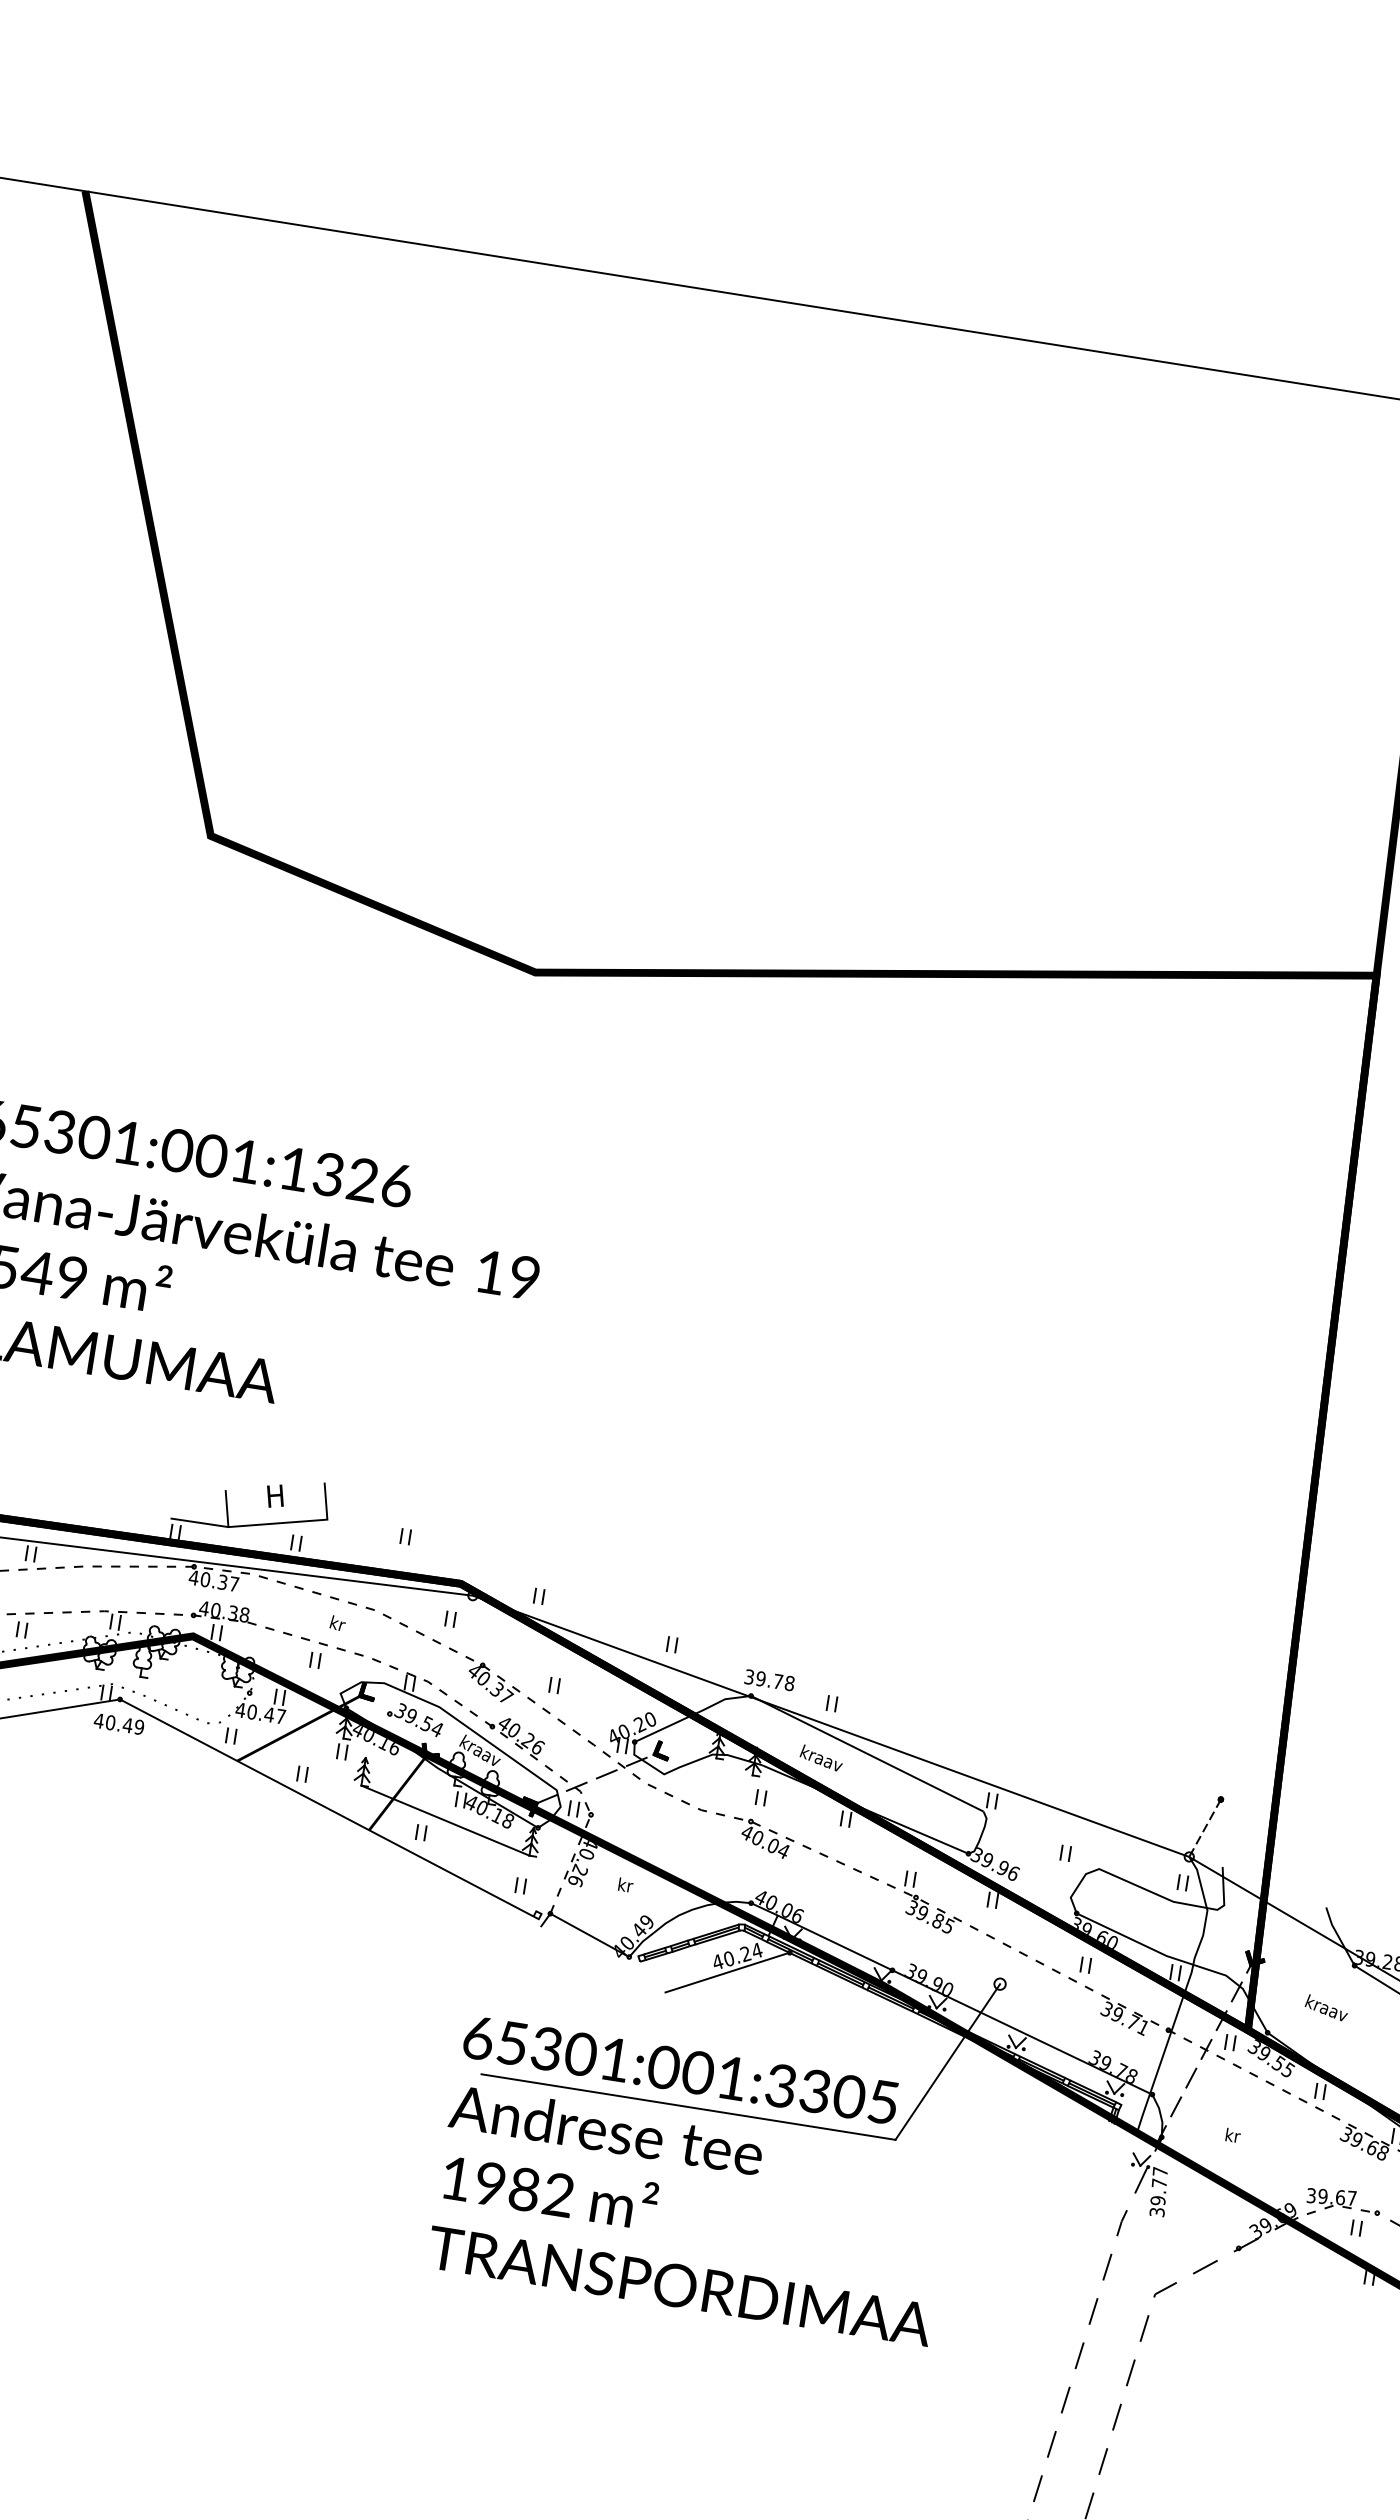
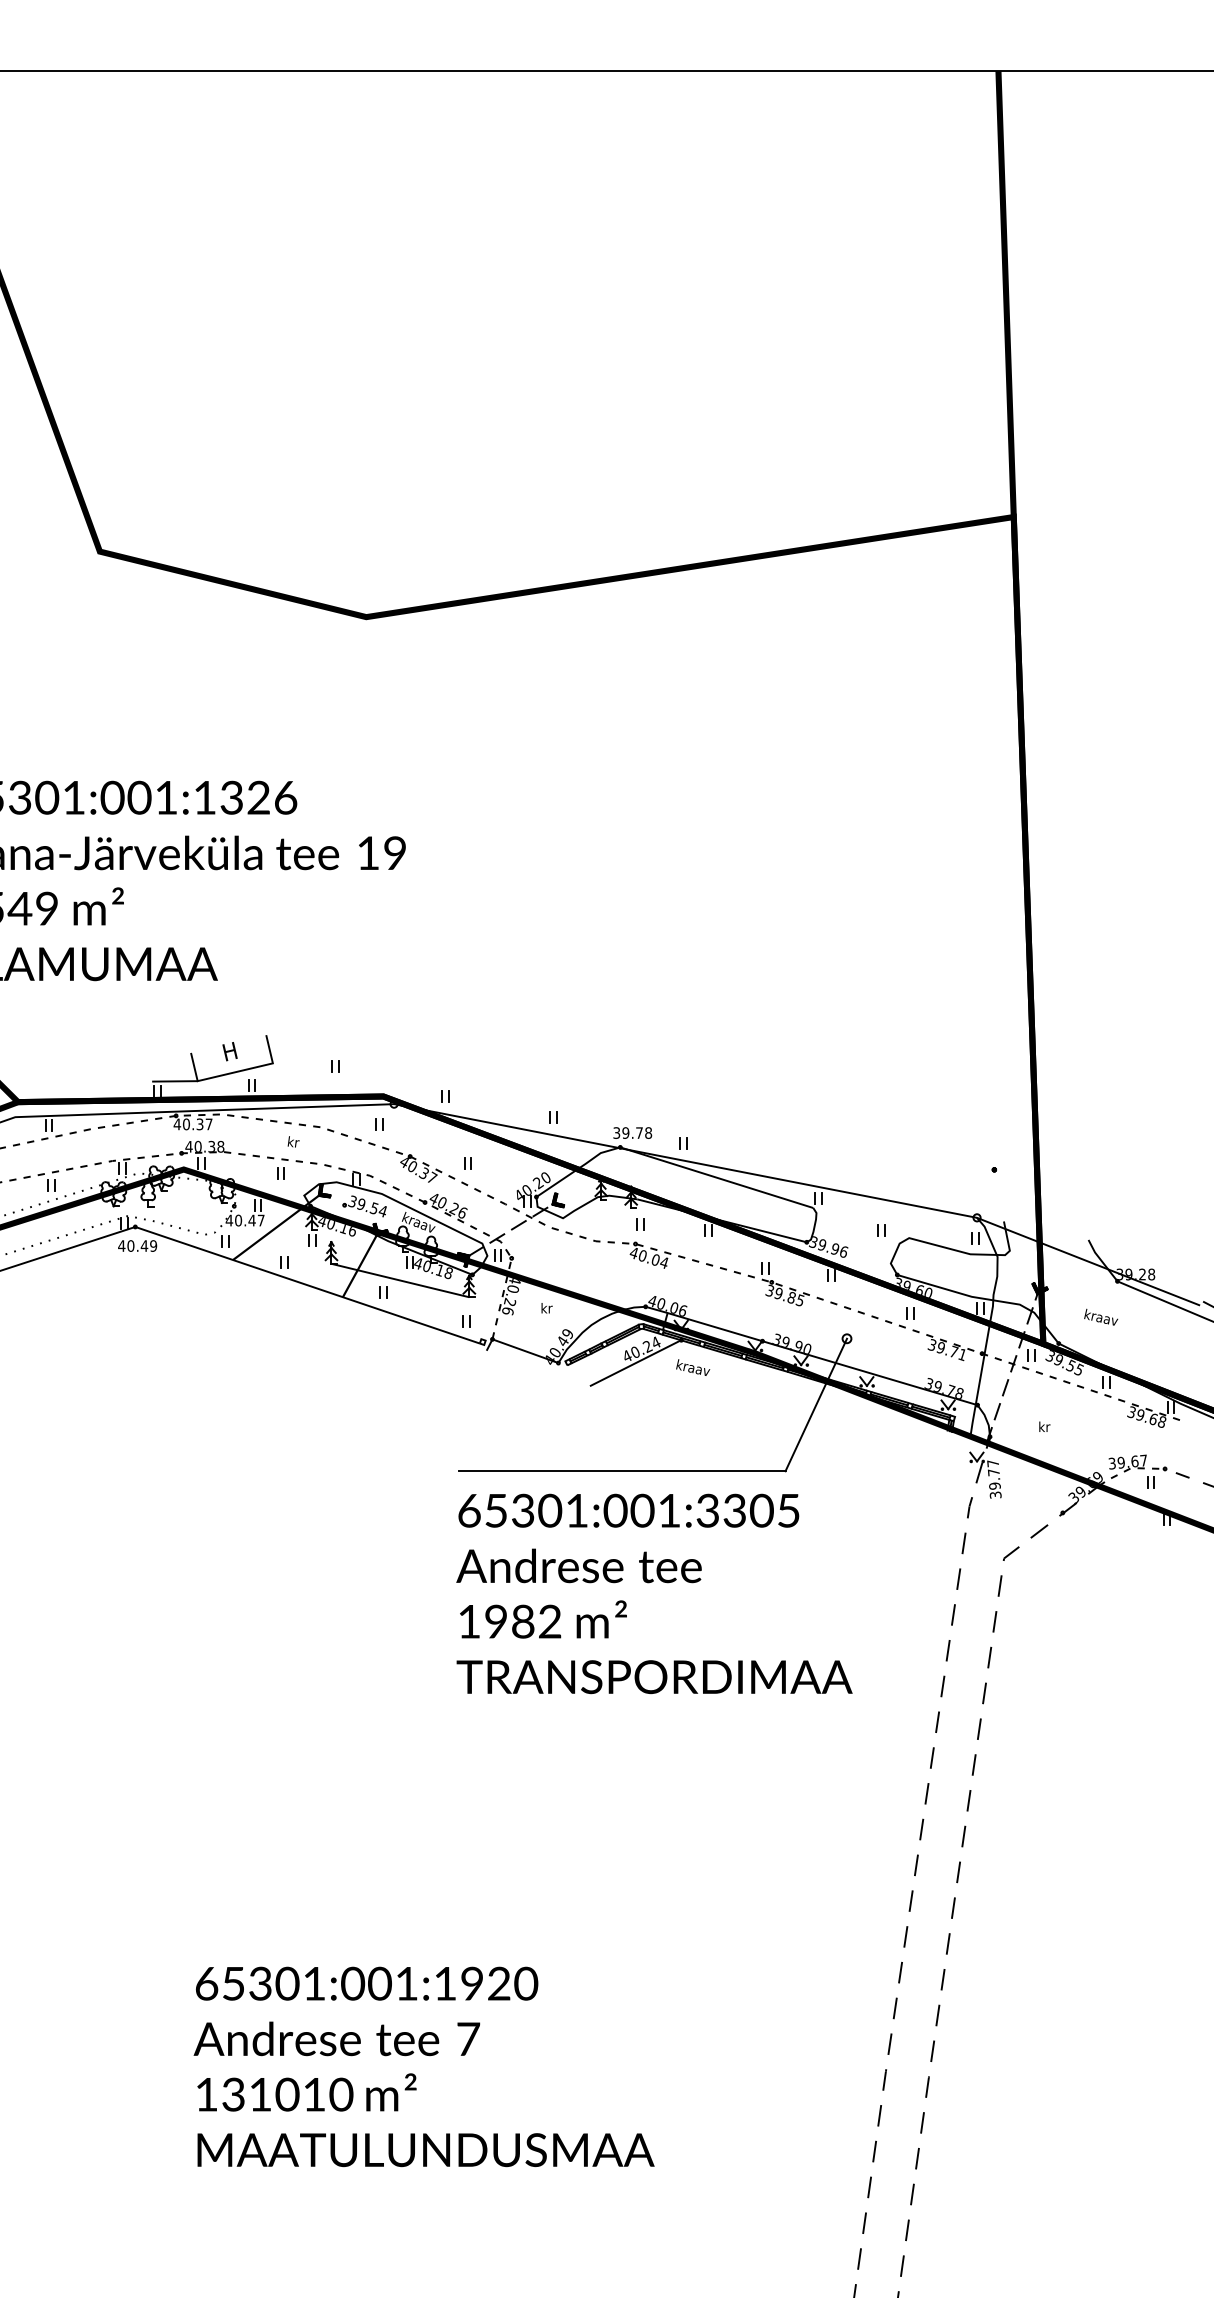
text: (822, 1758) -> (693, 1367), moved
line: (1204, 1827) -> (985, 1193), removed
text: (696, 2180) -> (654, 1593), moved

